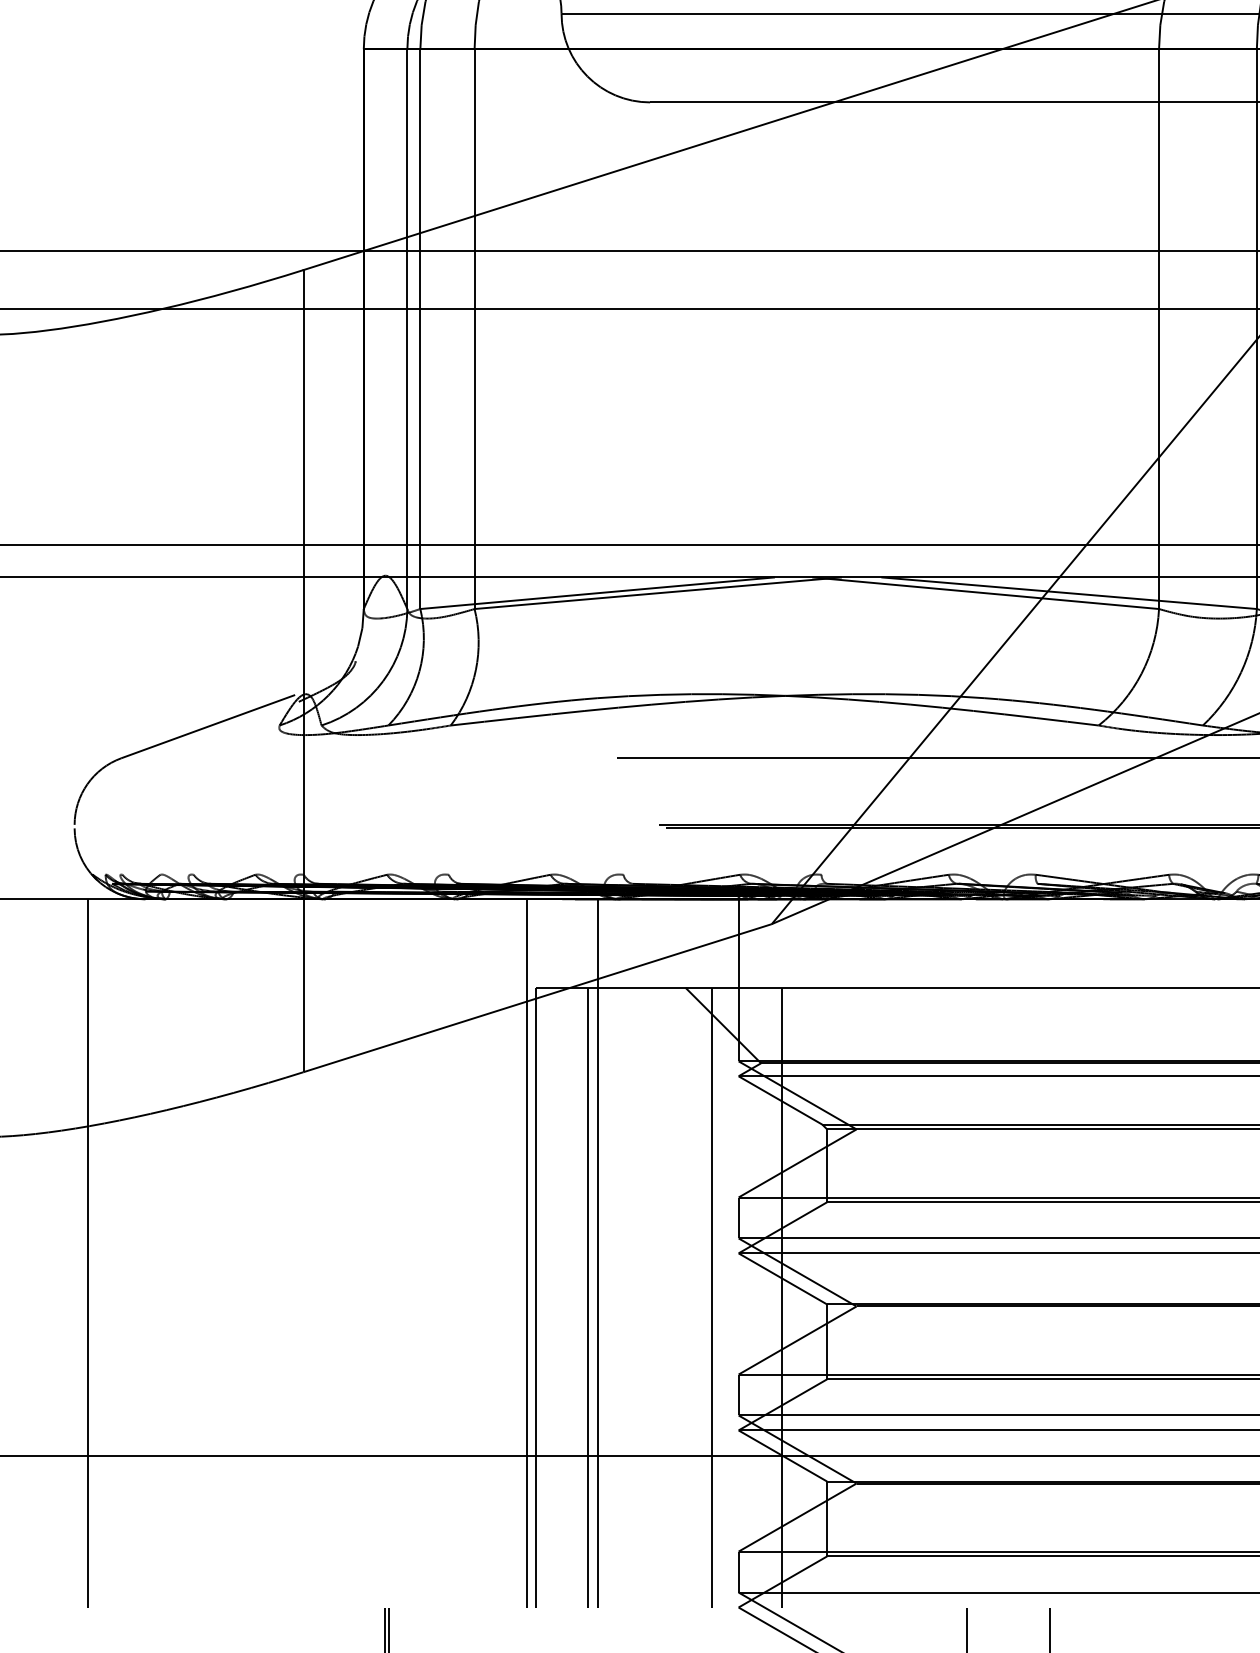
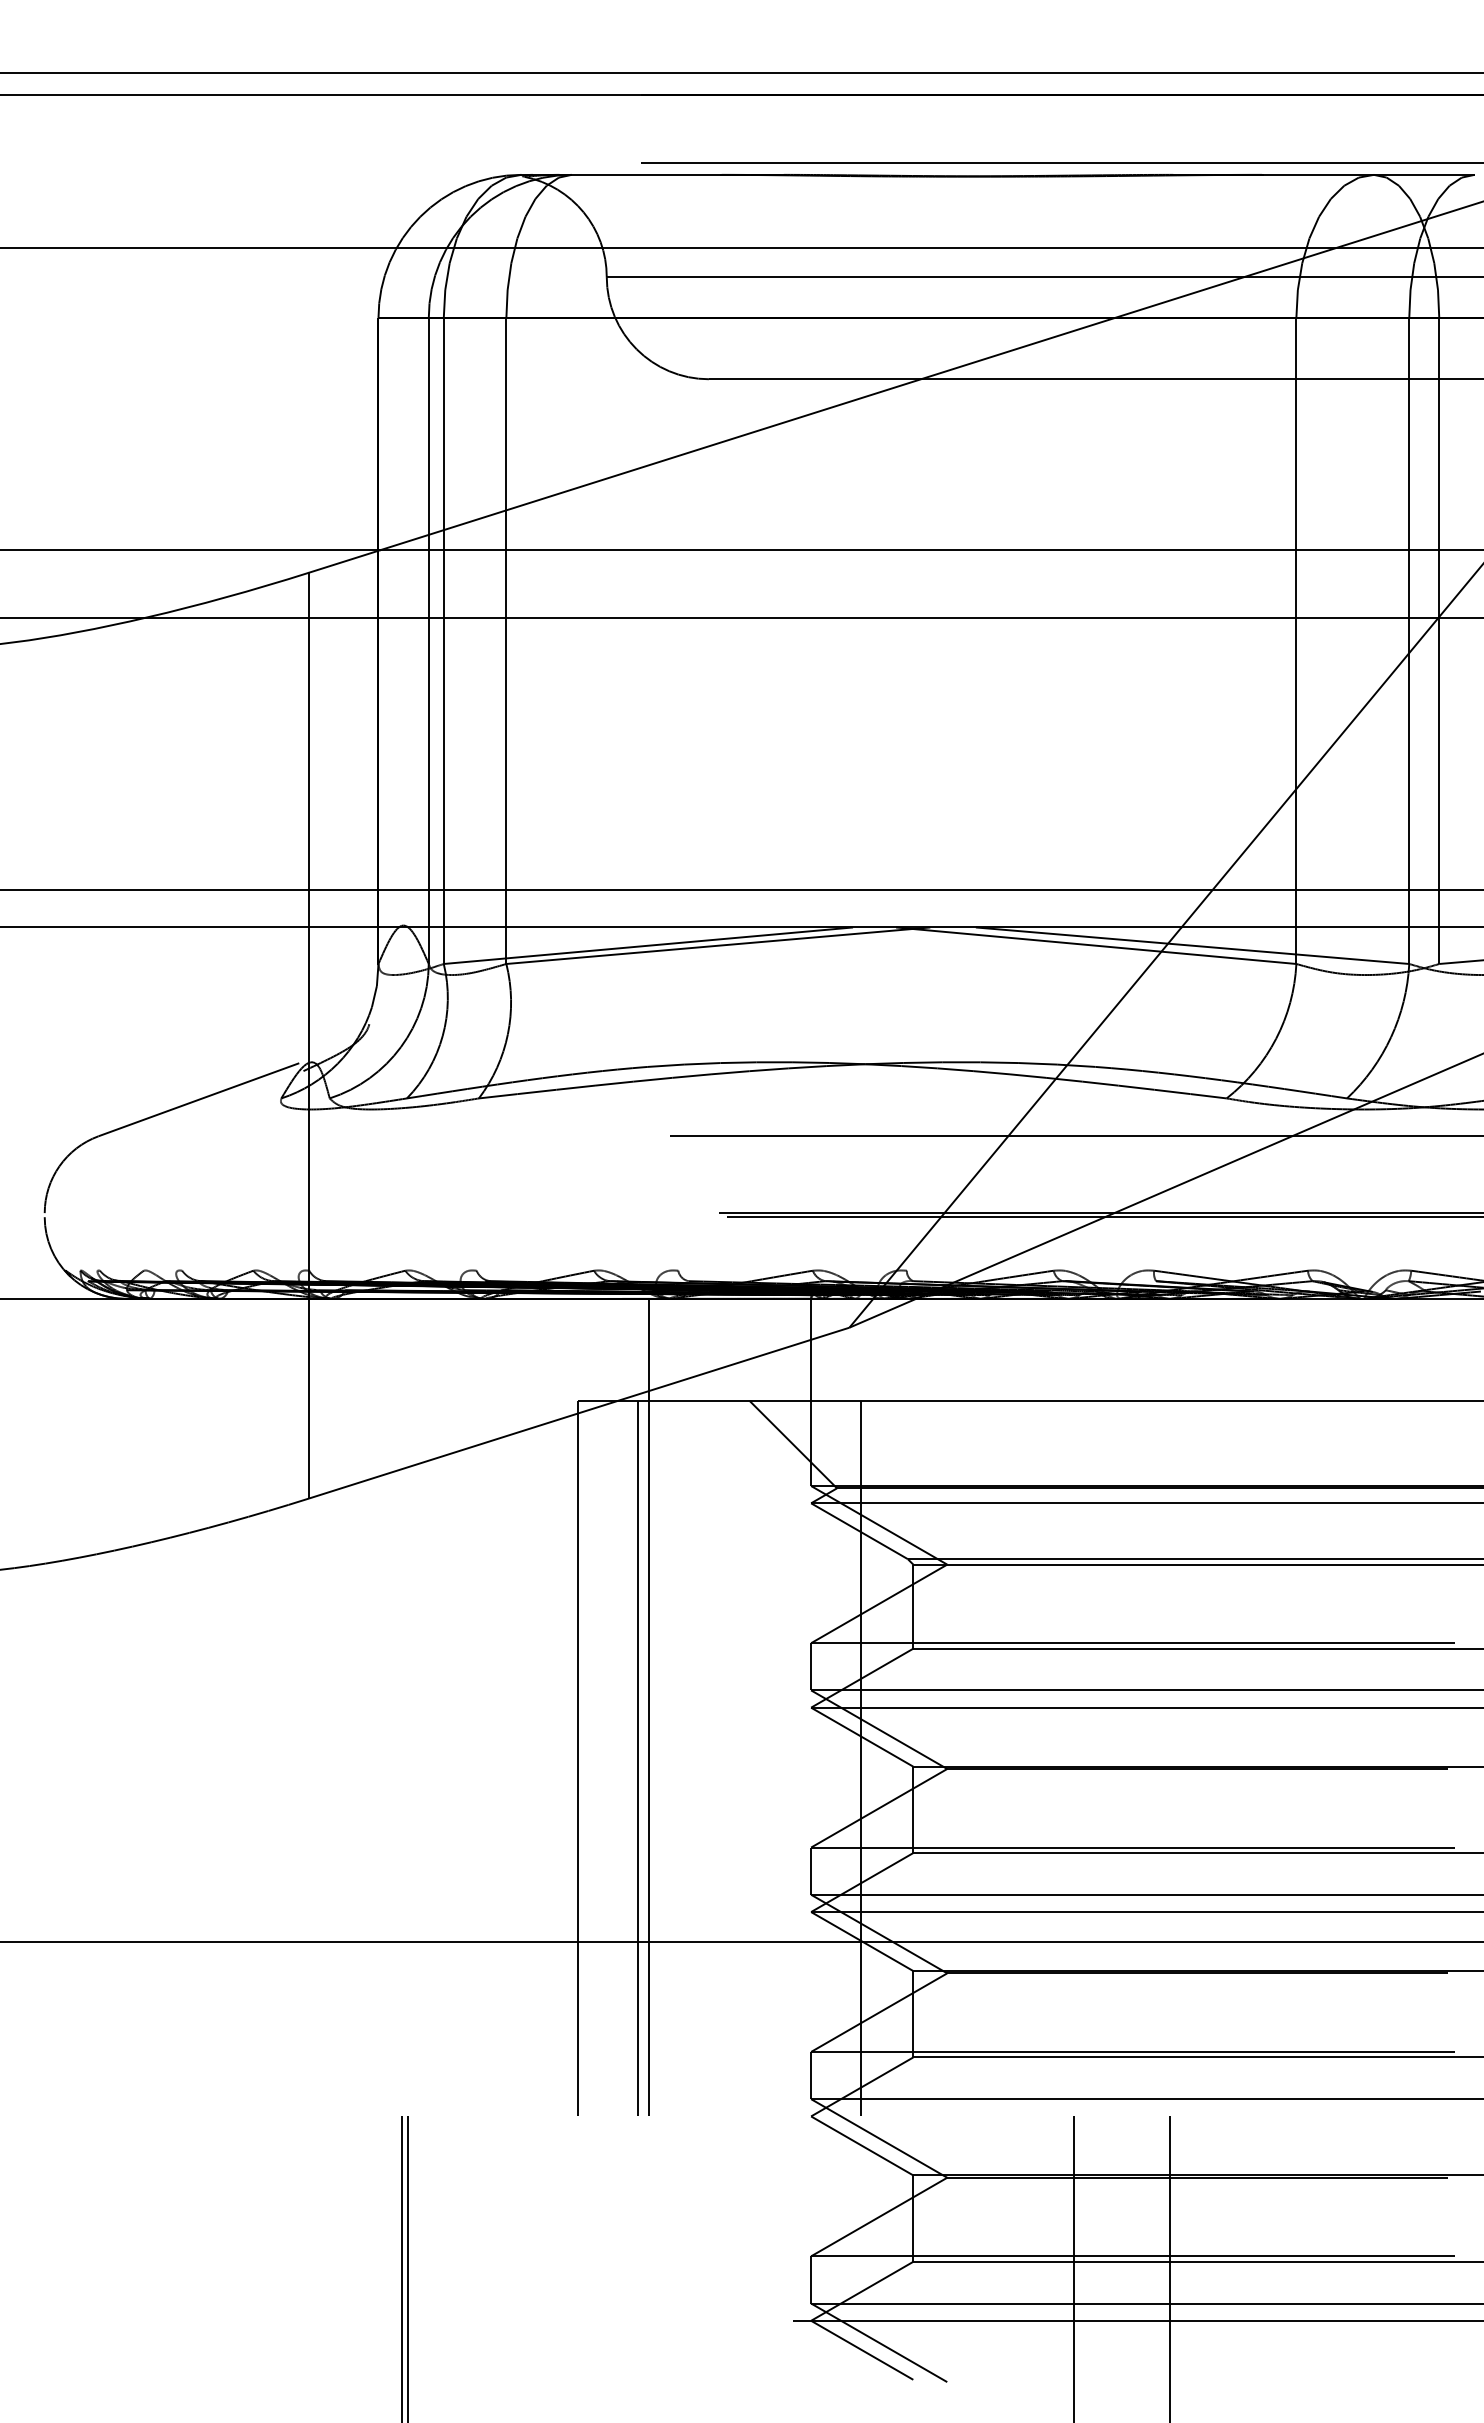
line: (87, 1253) -> (59, 1707), removed
line: (527, 1253) -> (567, 1707), removed
line: (711, 1297) -> (779, 1758), removed

